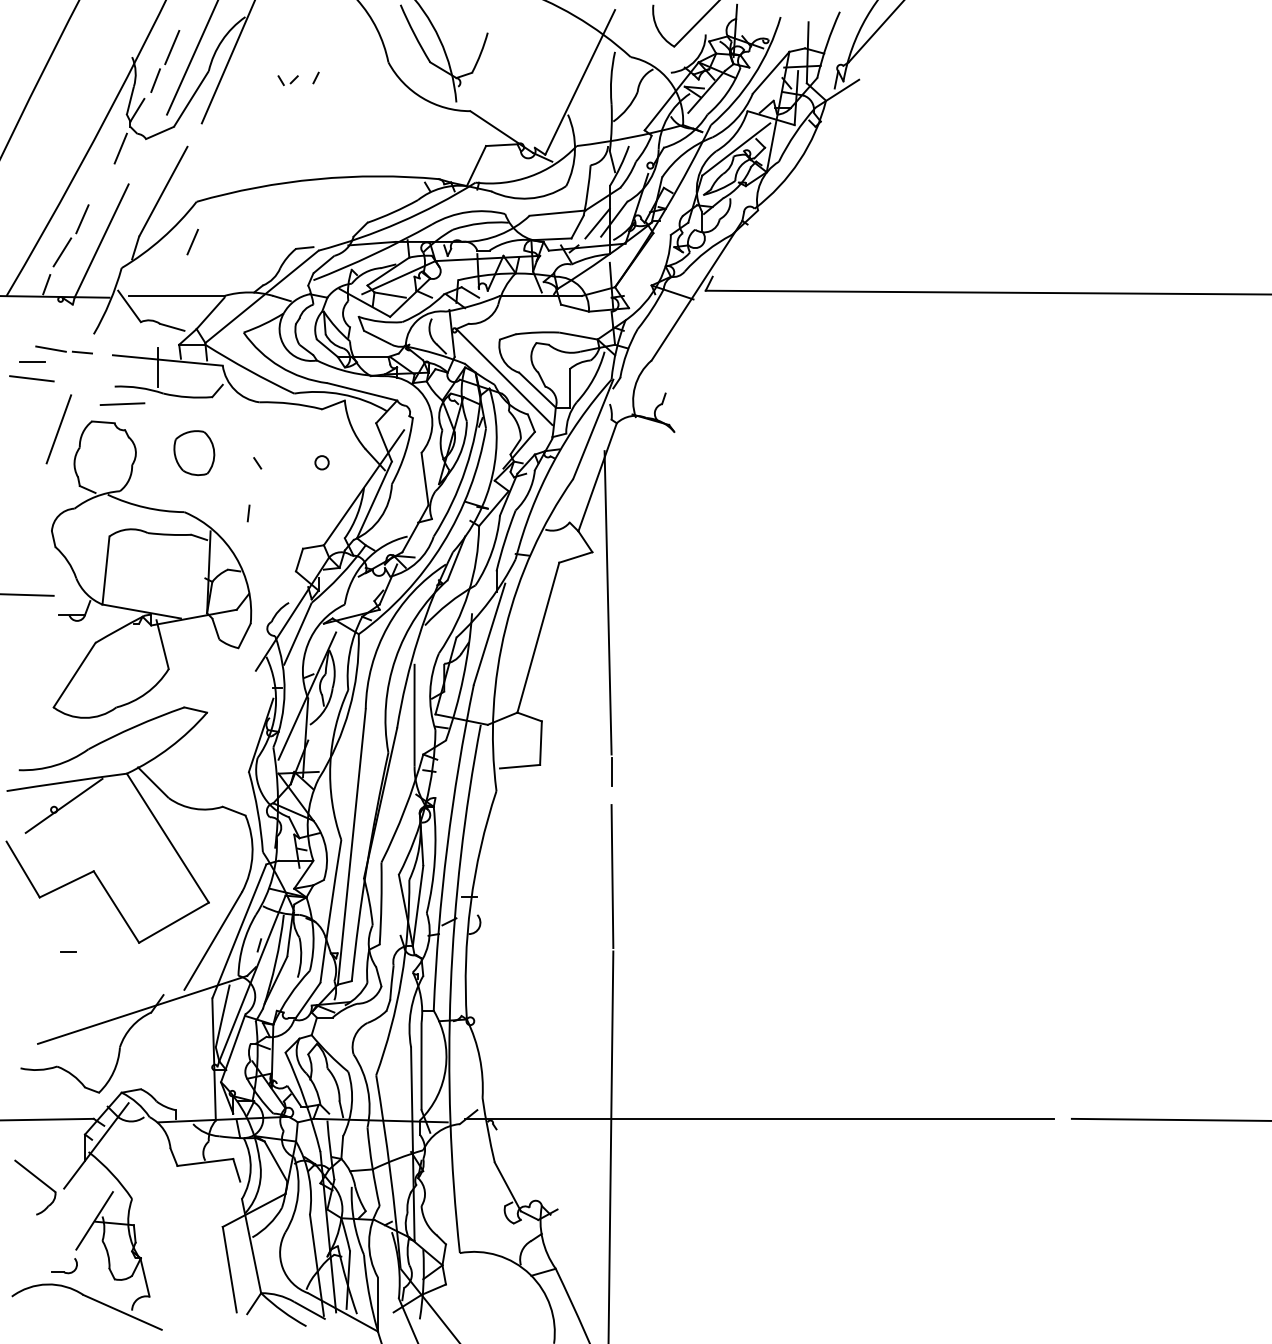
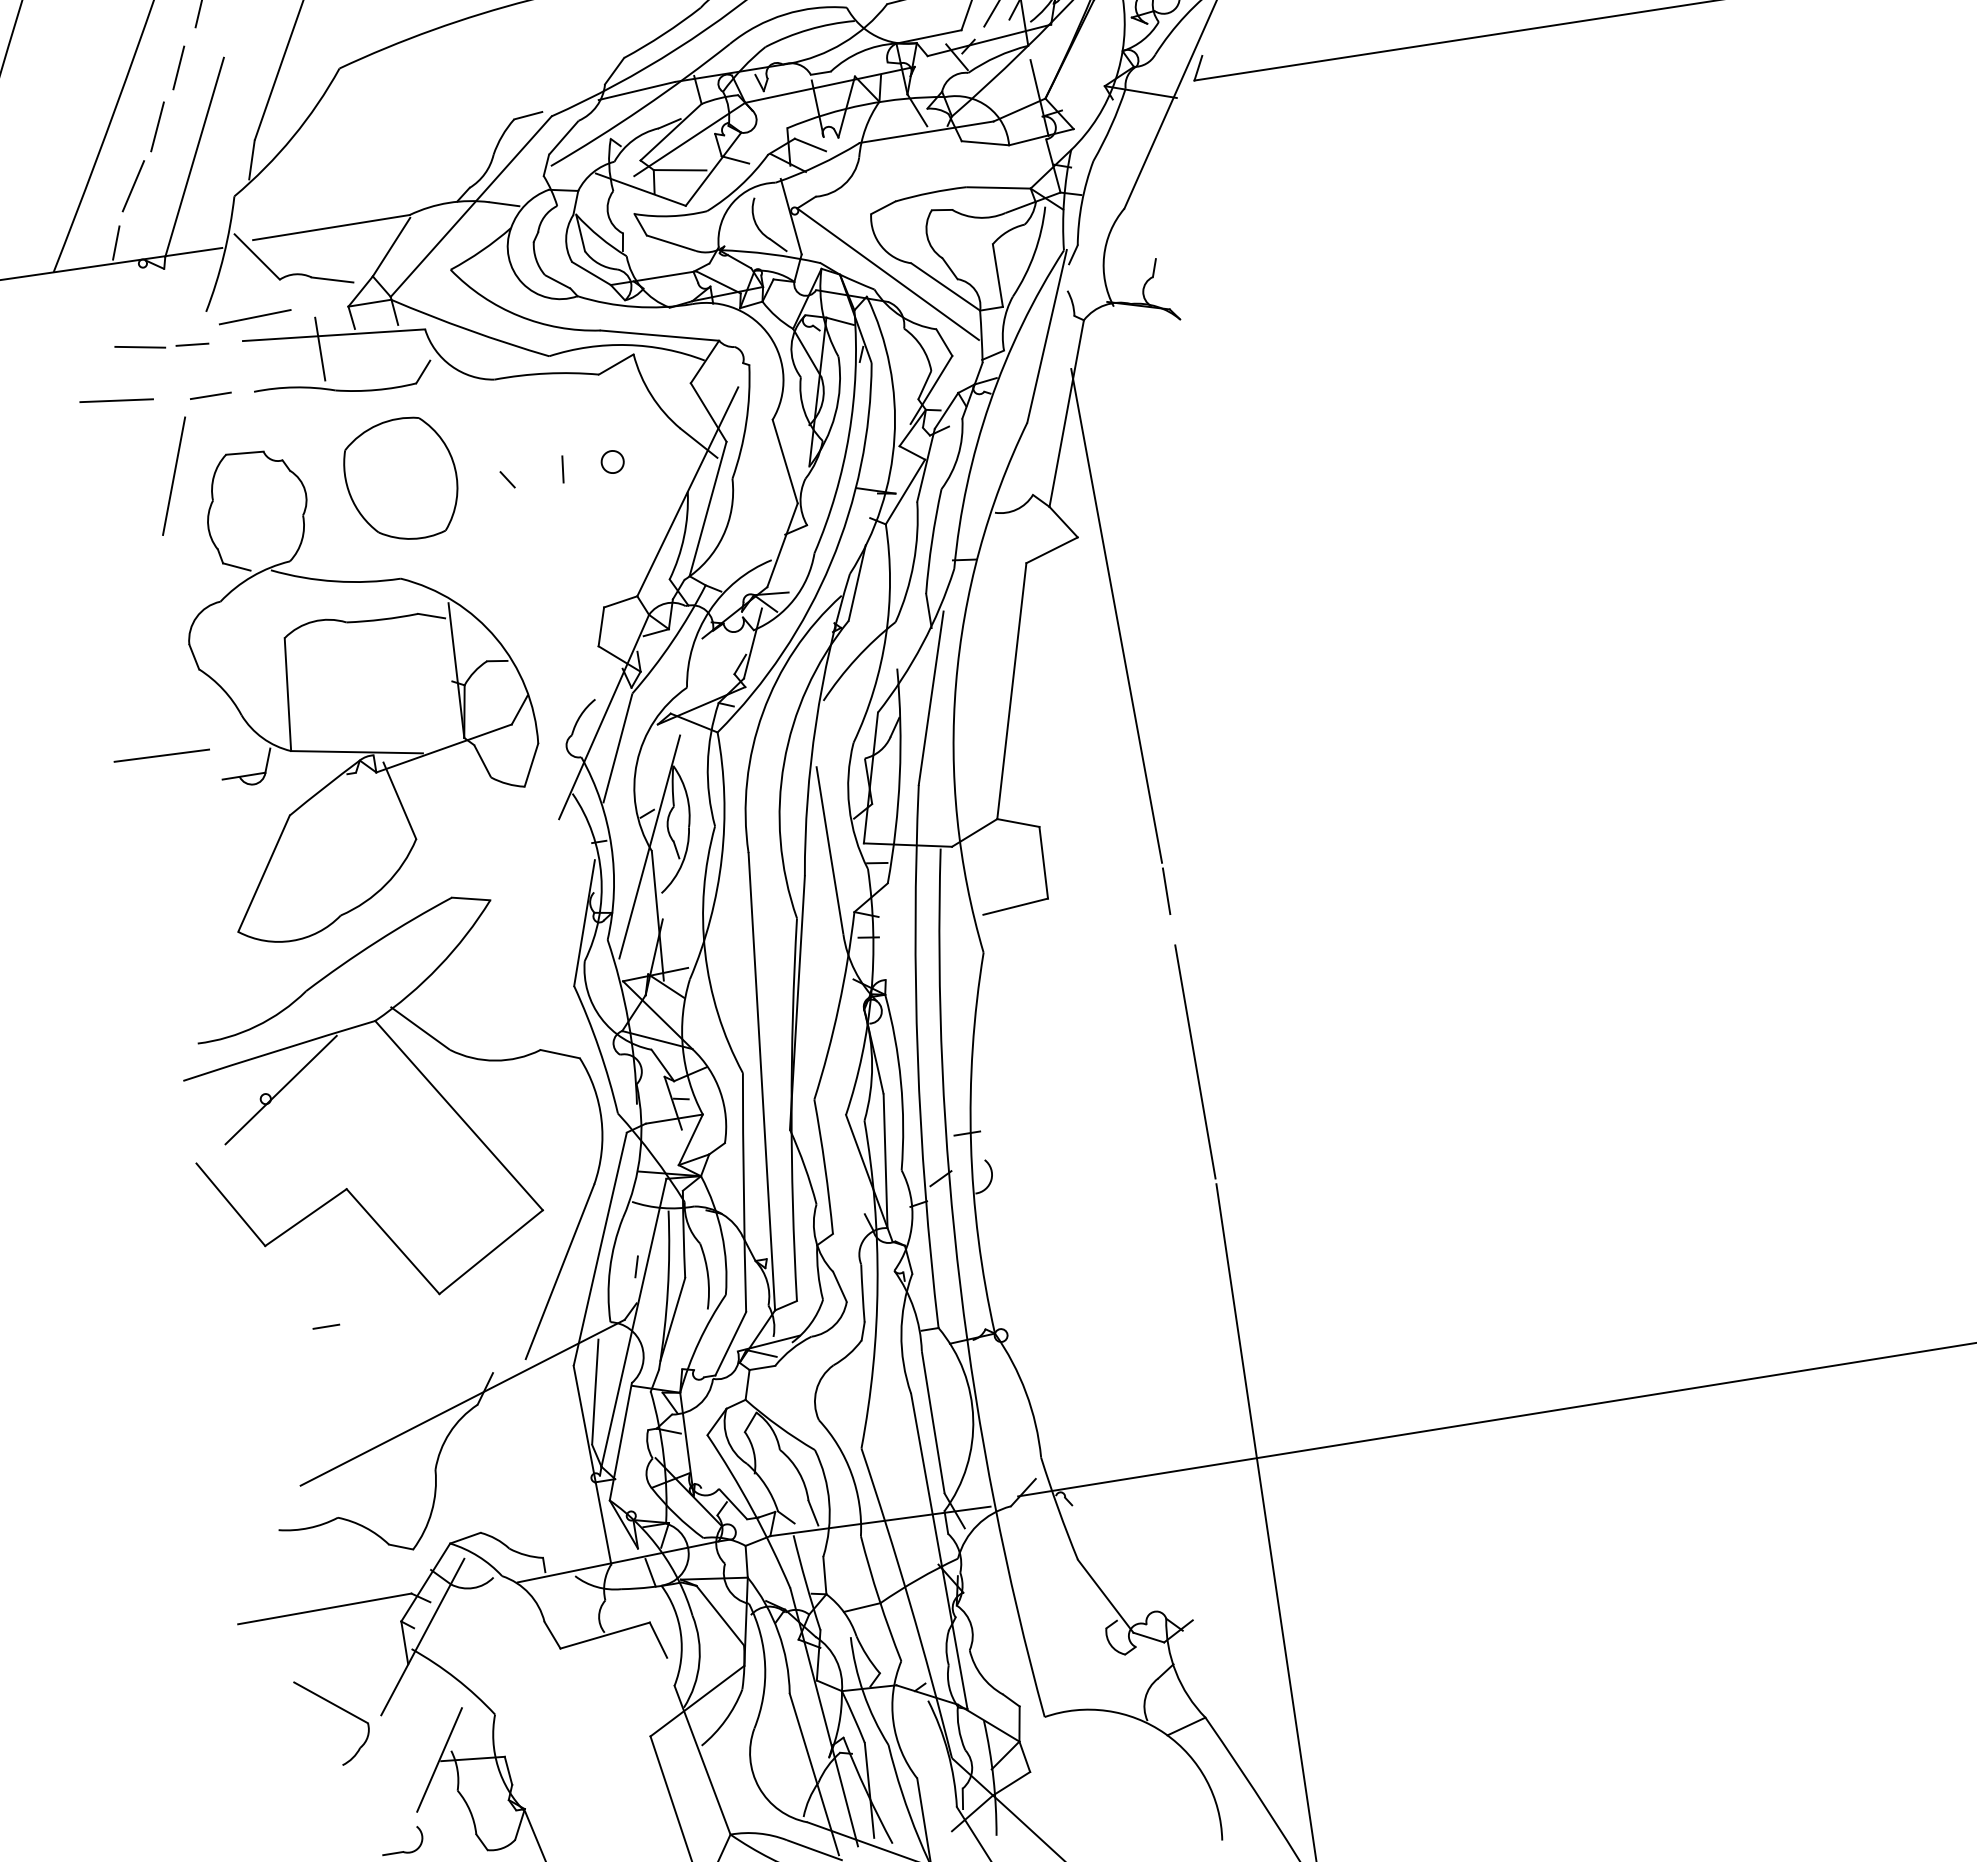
line: (192, 241) -> (178, 66), moved
line: (32, 361) -> (210, 395), moved
line: (122, 403) -> (254, 316), moved
part: (194, 452) -> (401, 478), size x1.67
line: (248, 513) -> (562, 469), moved

